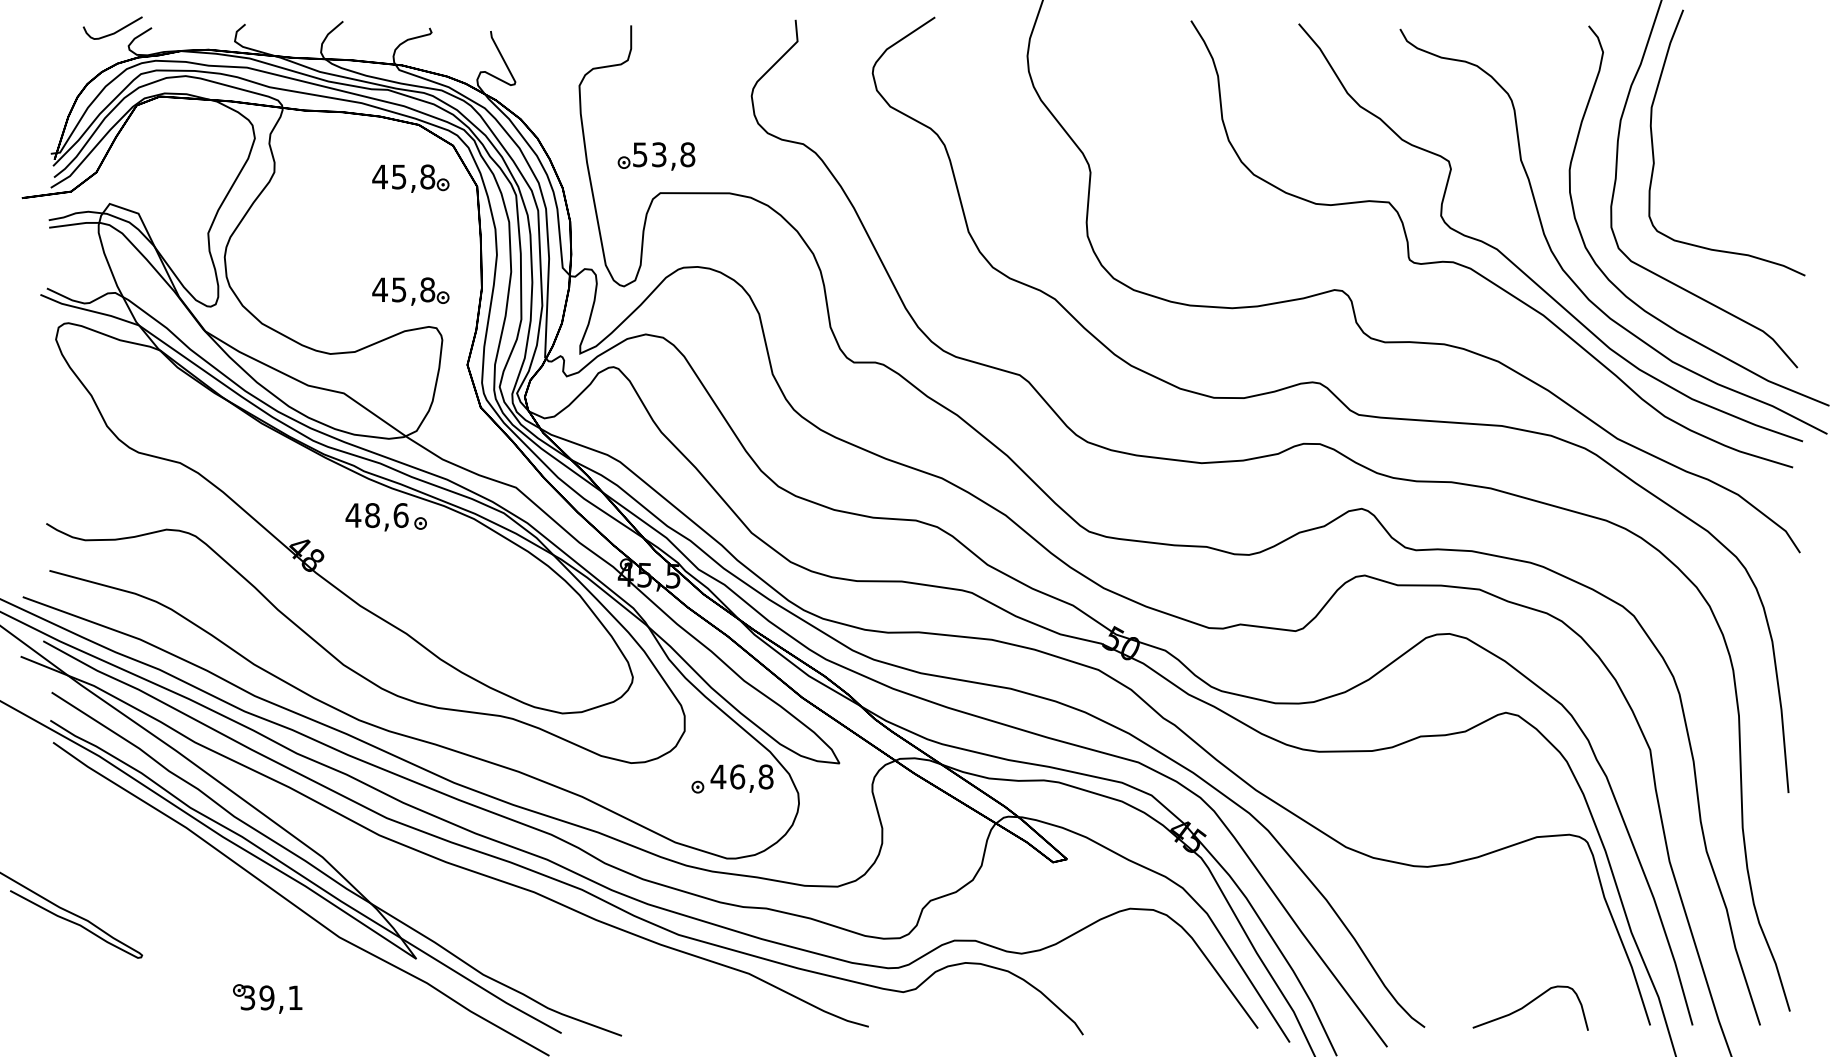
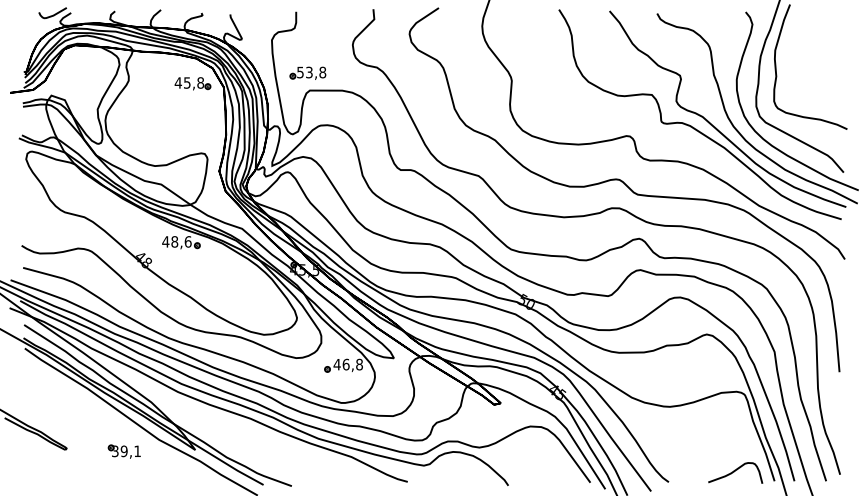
part: (410, 290) -> (192, 136), removed
part: (265, 998) -> (123, 451), moved
curve: (1530, 1004) -> (735, 471), moved

